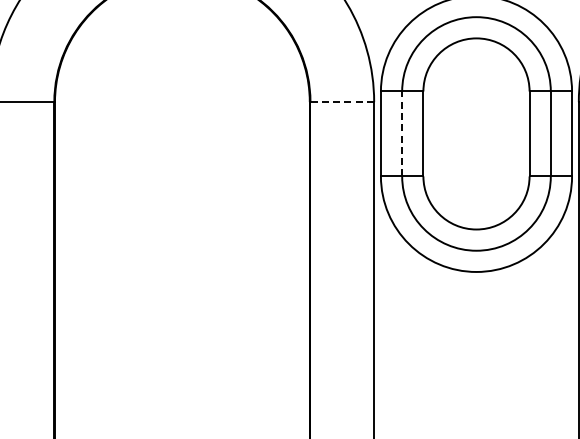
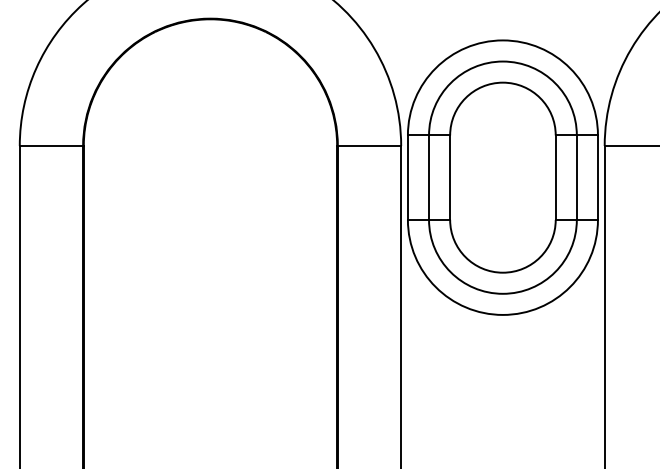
line: (342, 102) -> (369, 146), dashed -> solid
line: (402, 133) -> (429, 177), dashed -> solid

